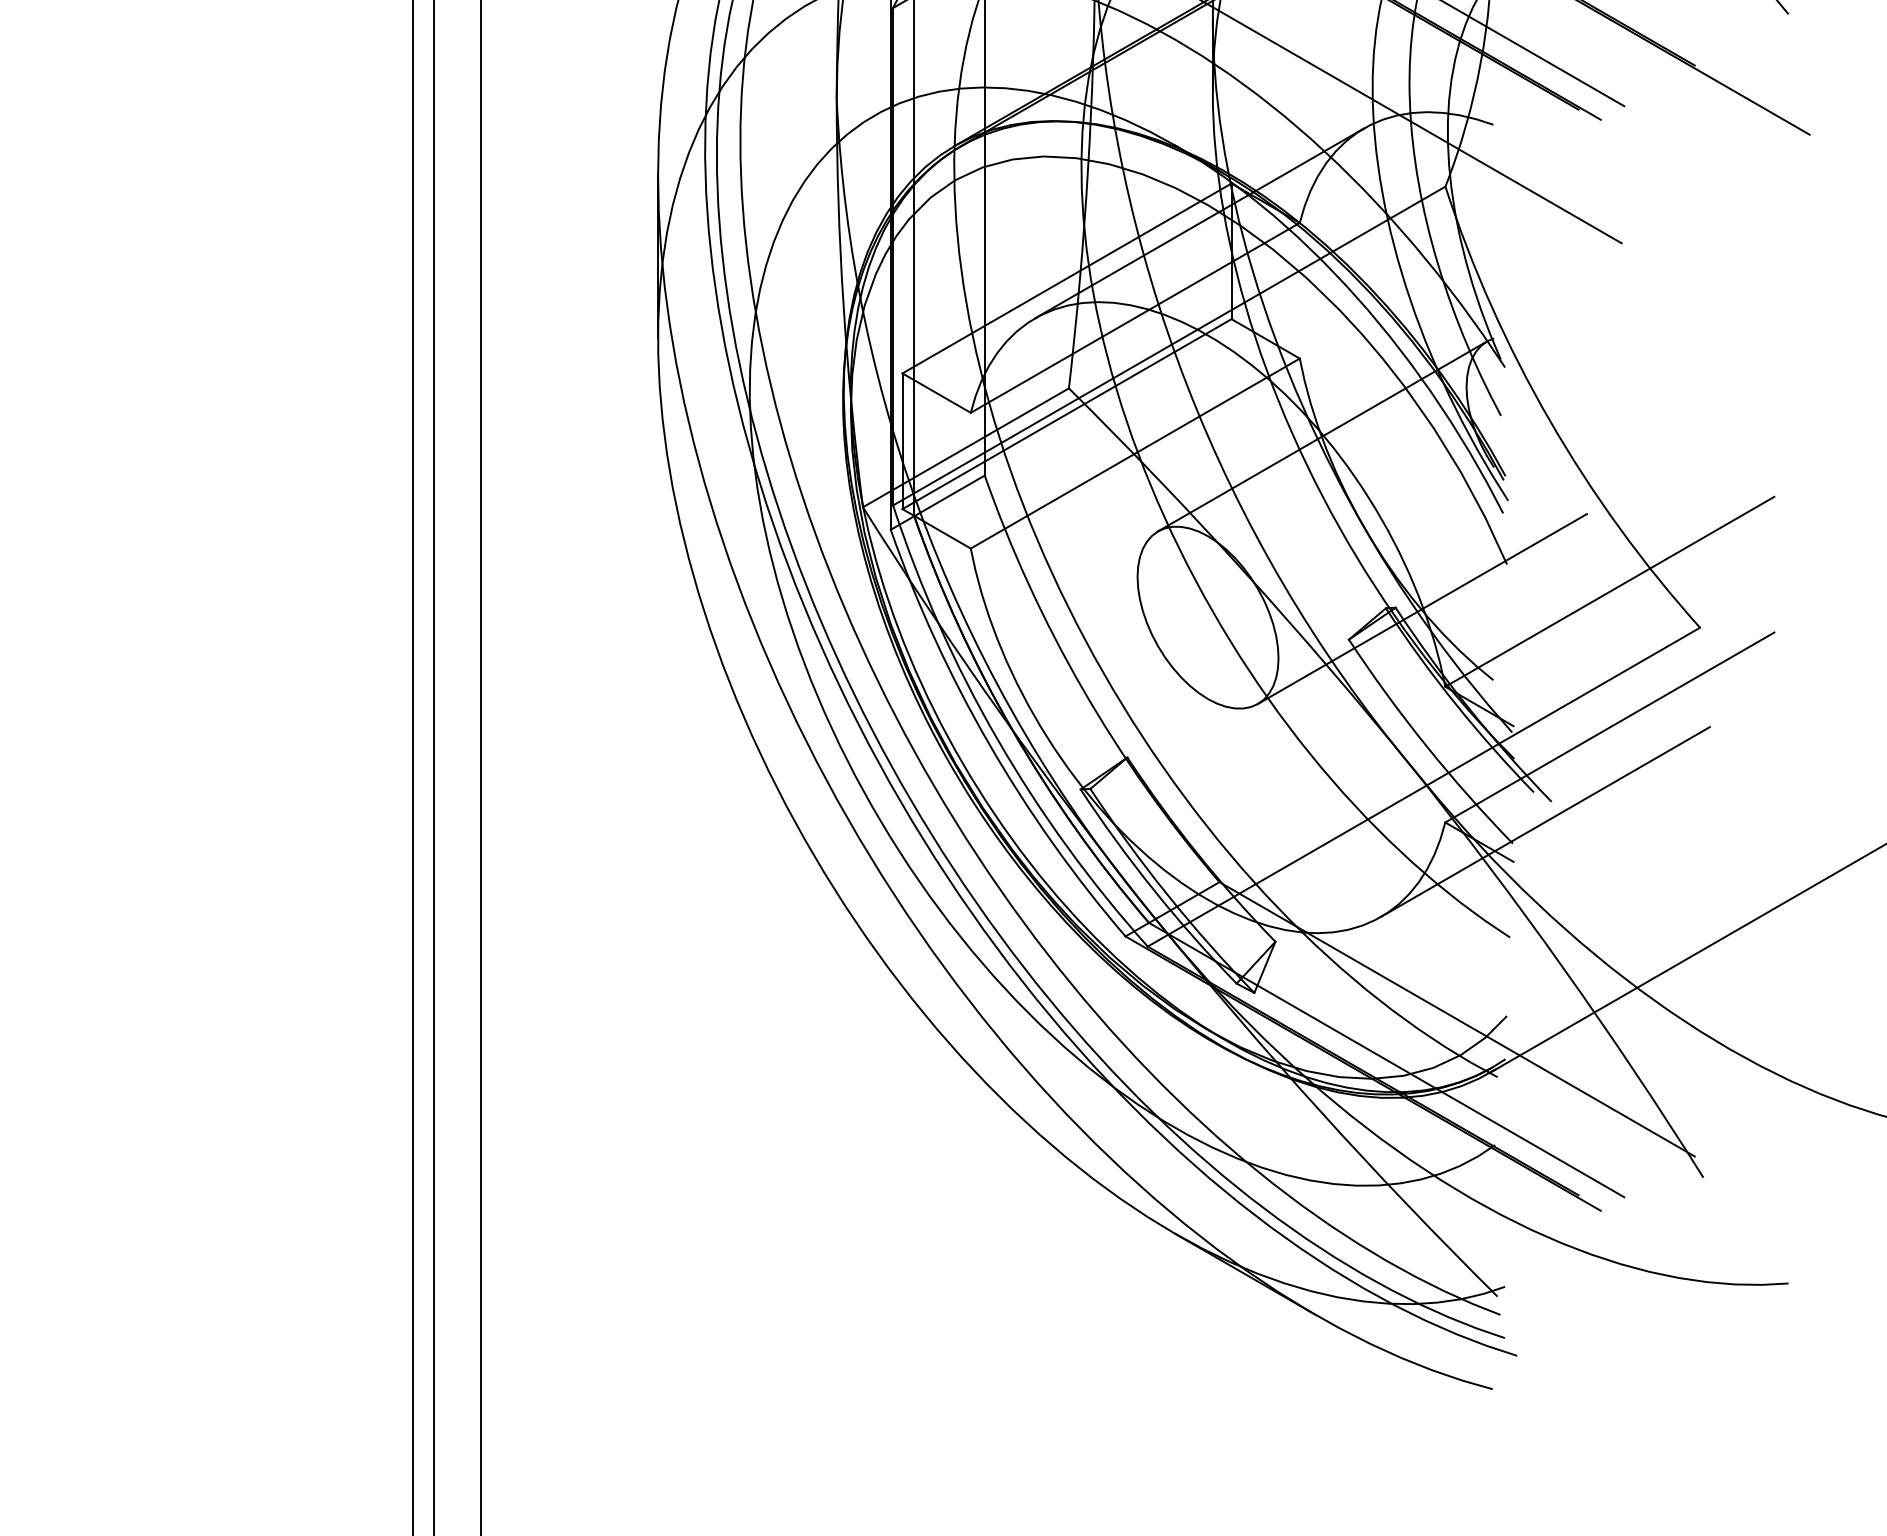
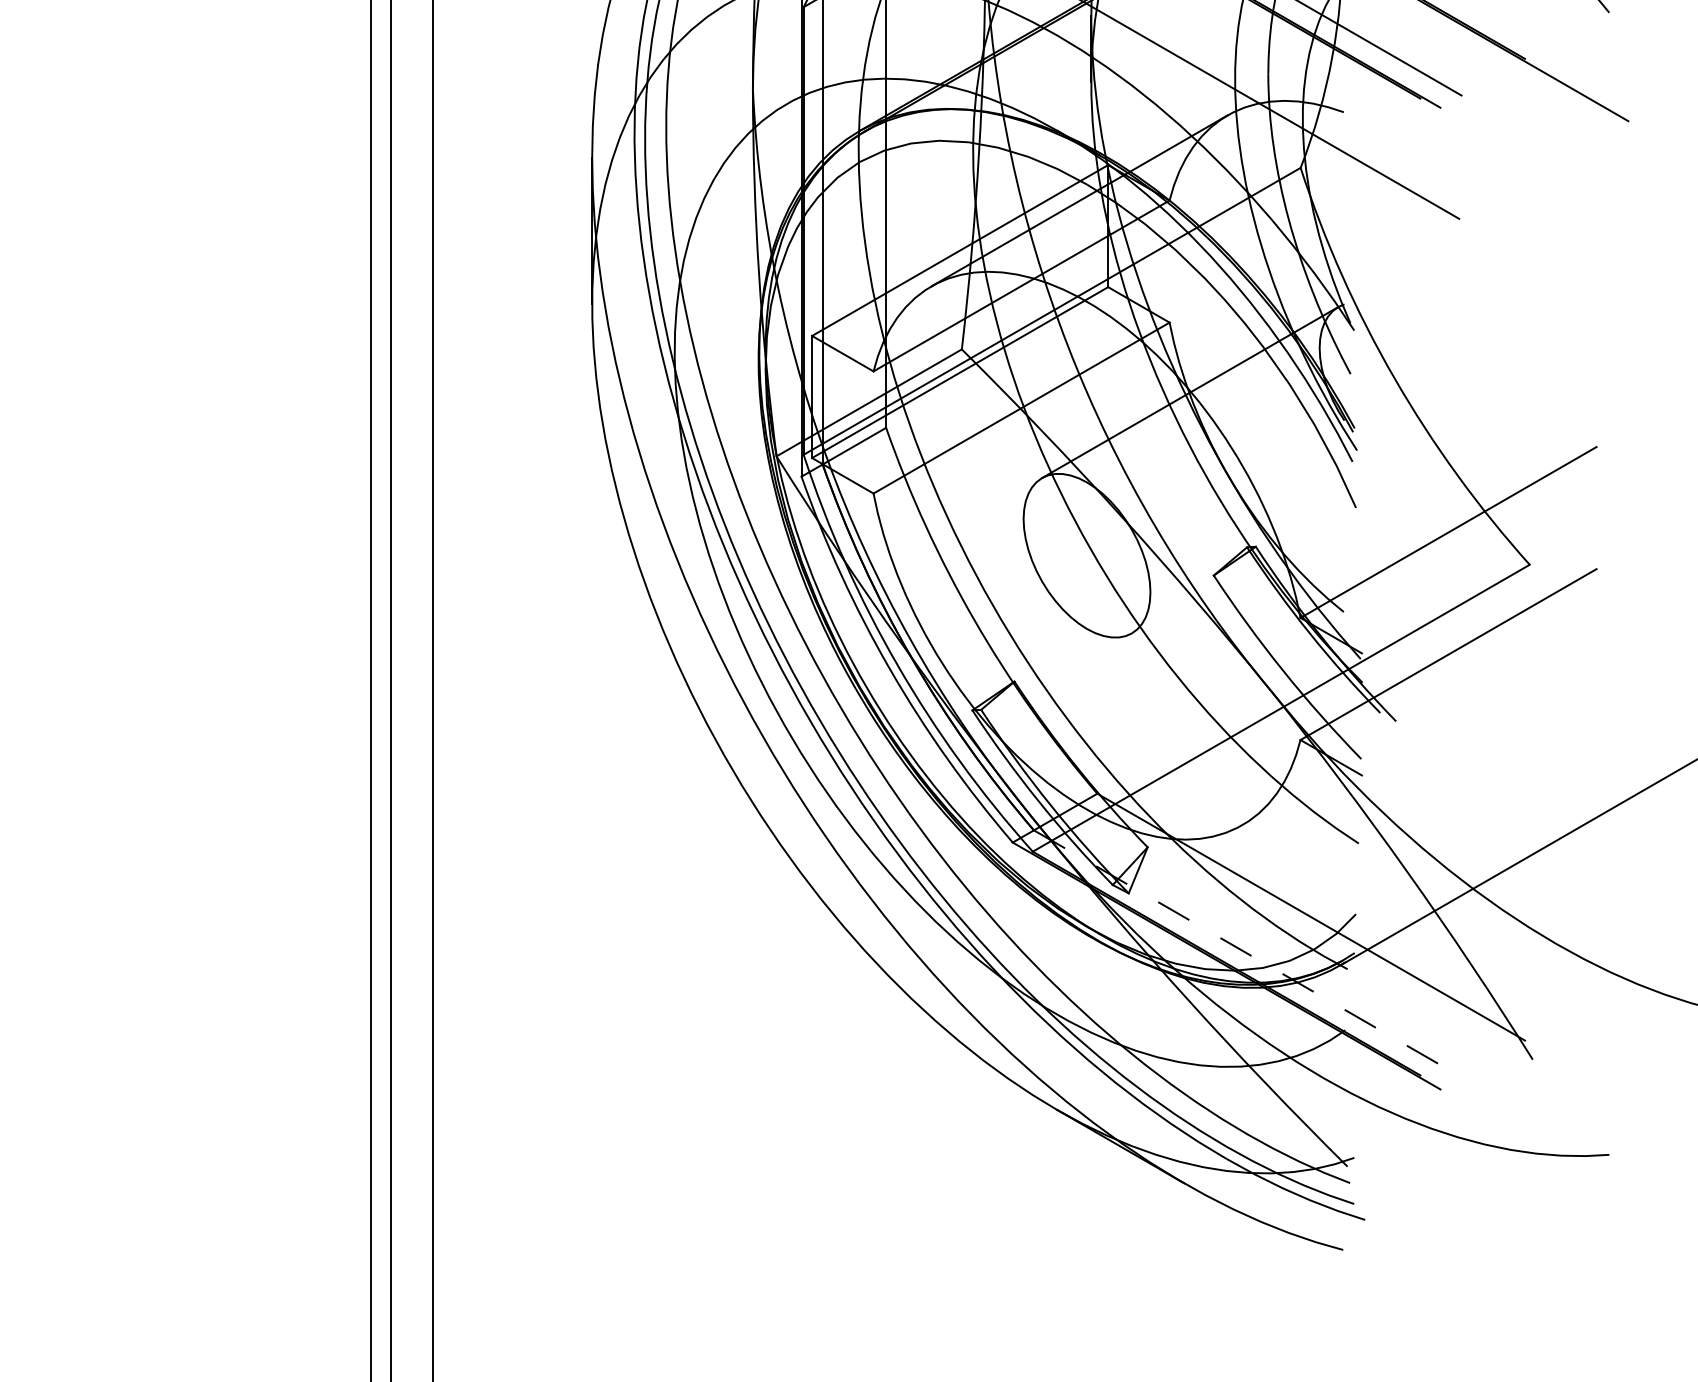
line: (1421, 609) -> (1279, 548), removed
line: (1544, 822) -> (1389, 740), removed
line: (1387, 1060) -> (1248, 954), solid -> dashed

